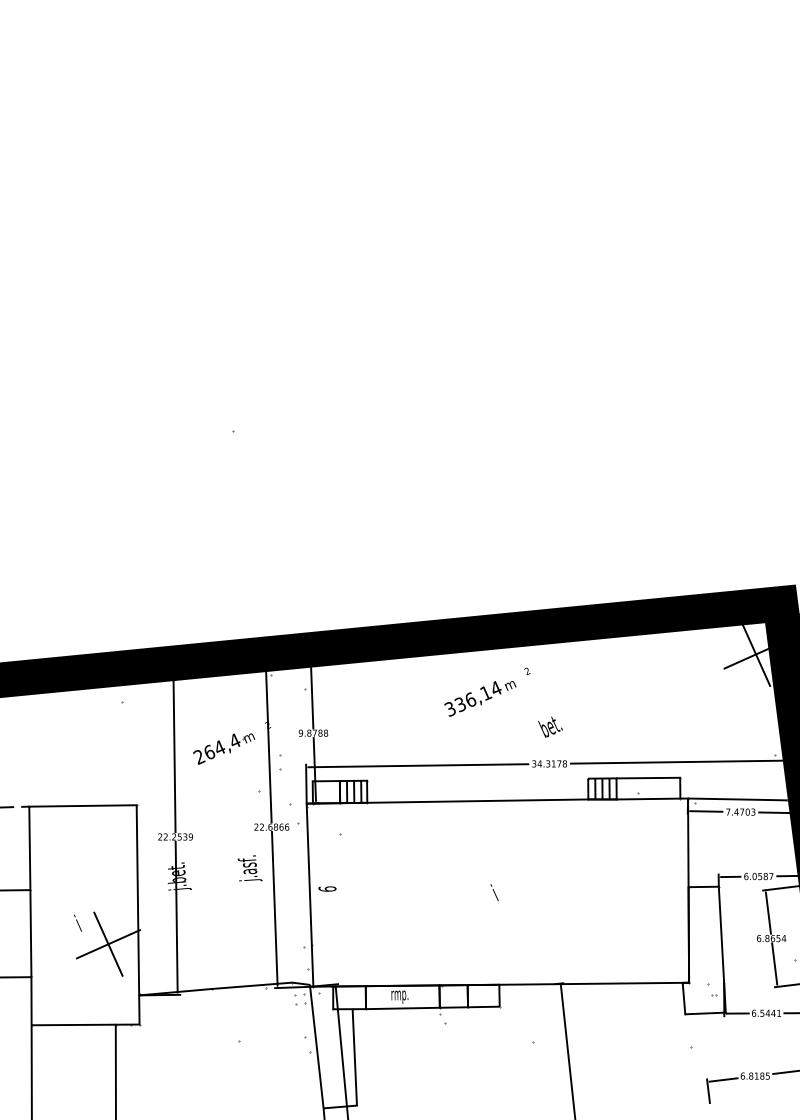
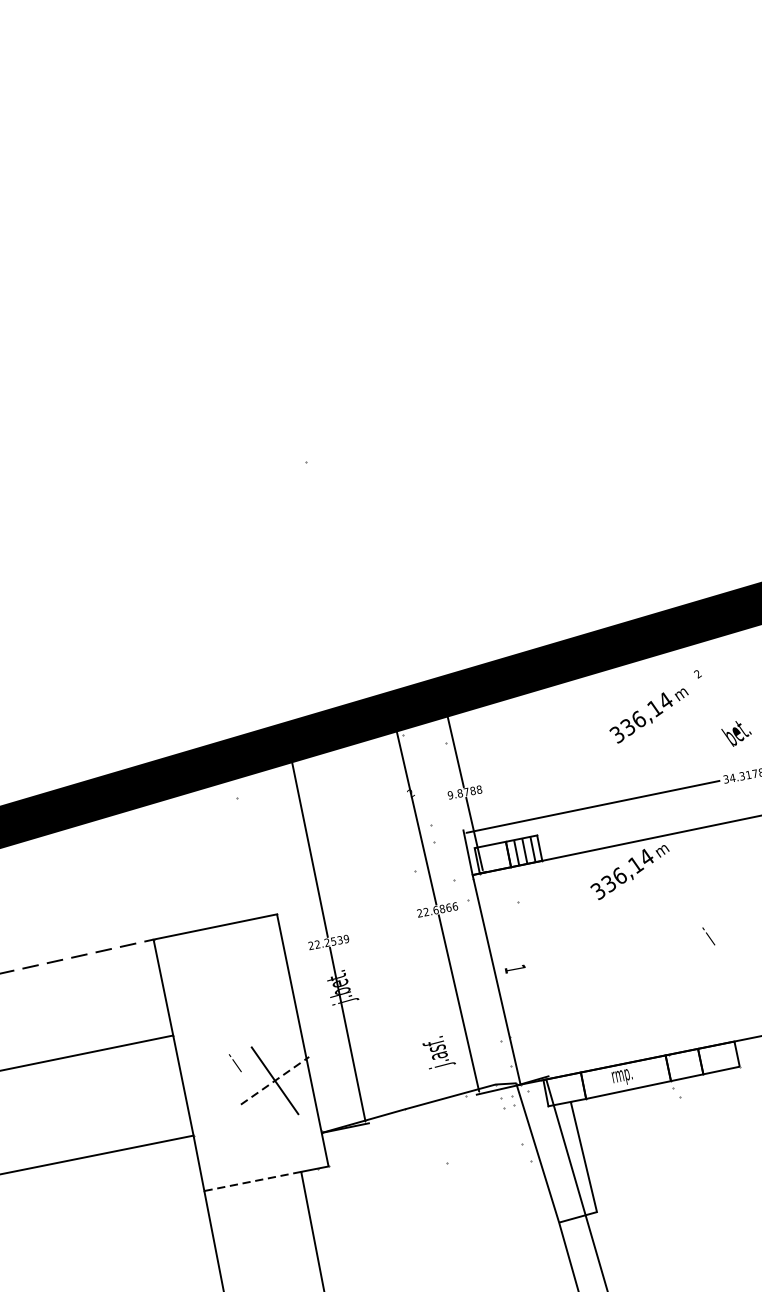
part: (224, 748) -> (365, 829), removed
part: (439, 826) -> (630, 872), added
text: (249, 868) -> (438, 1052), moved
text: (327, 888) -> (515, 968), 9 -> 1
line: (108, 944) -> (275, 1081), solid -> dashed
line: (73, 1024) -> (252, 1180), solid -> dashed

